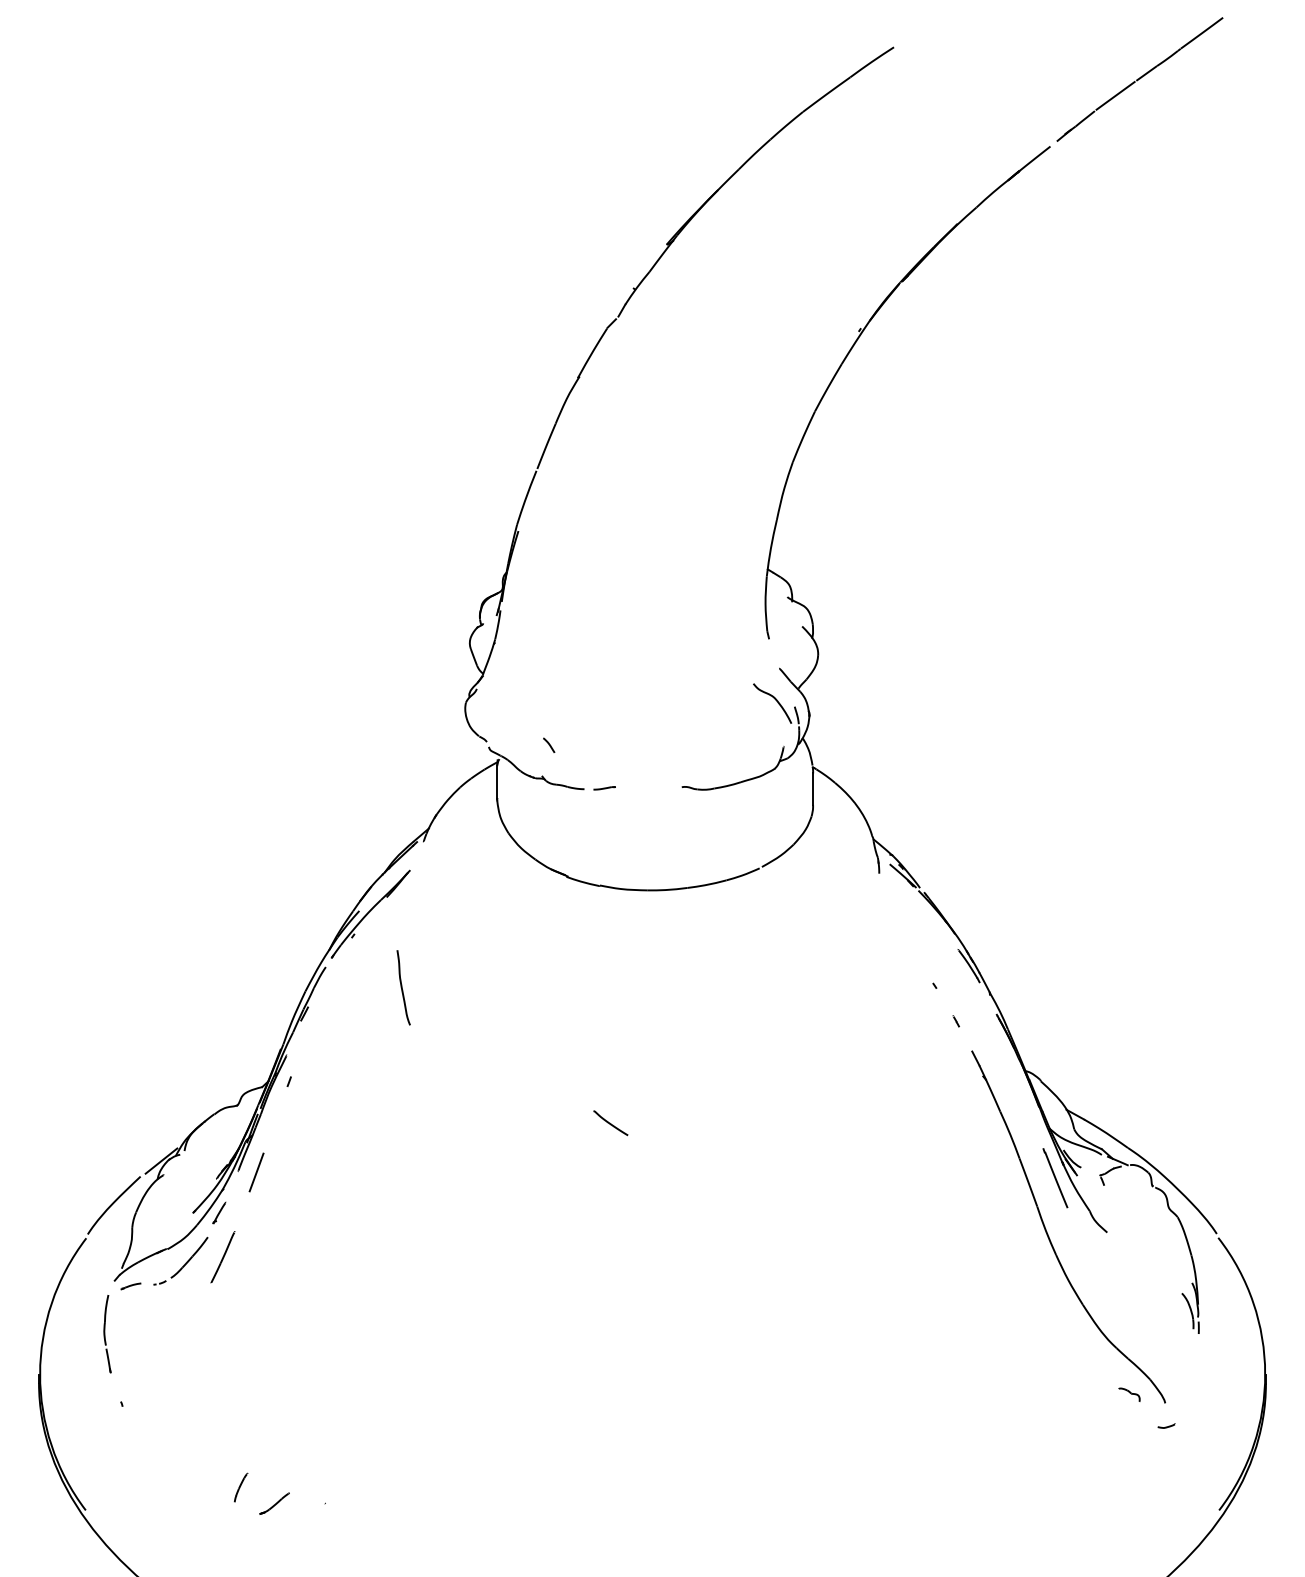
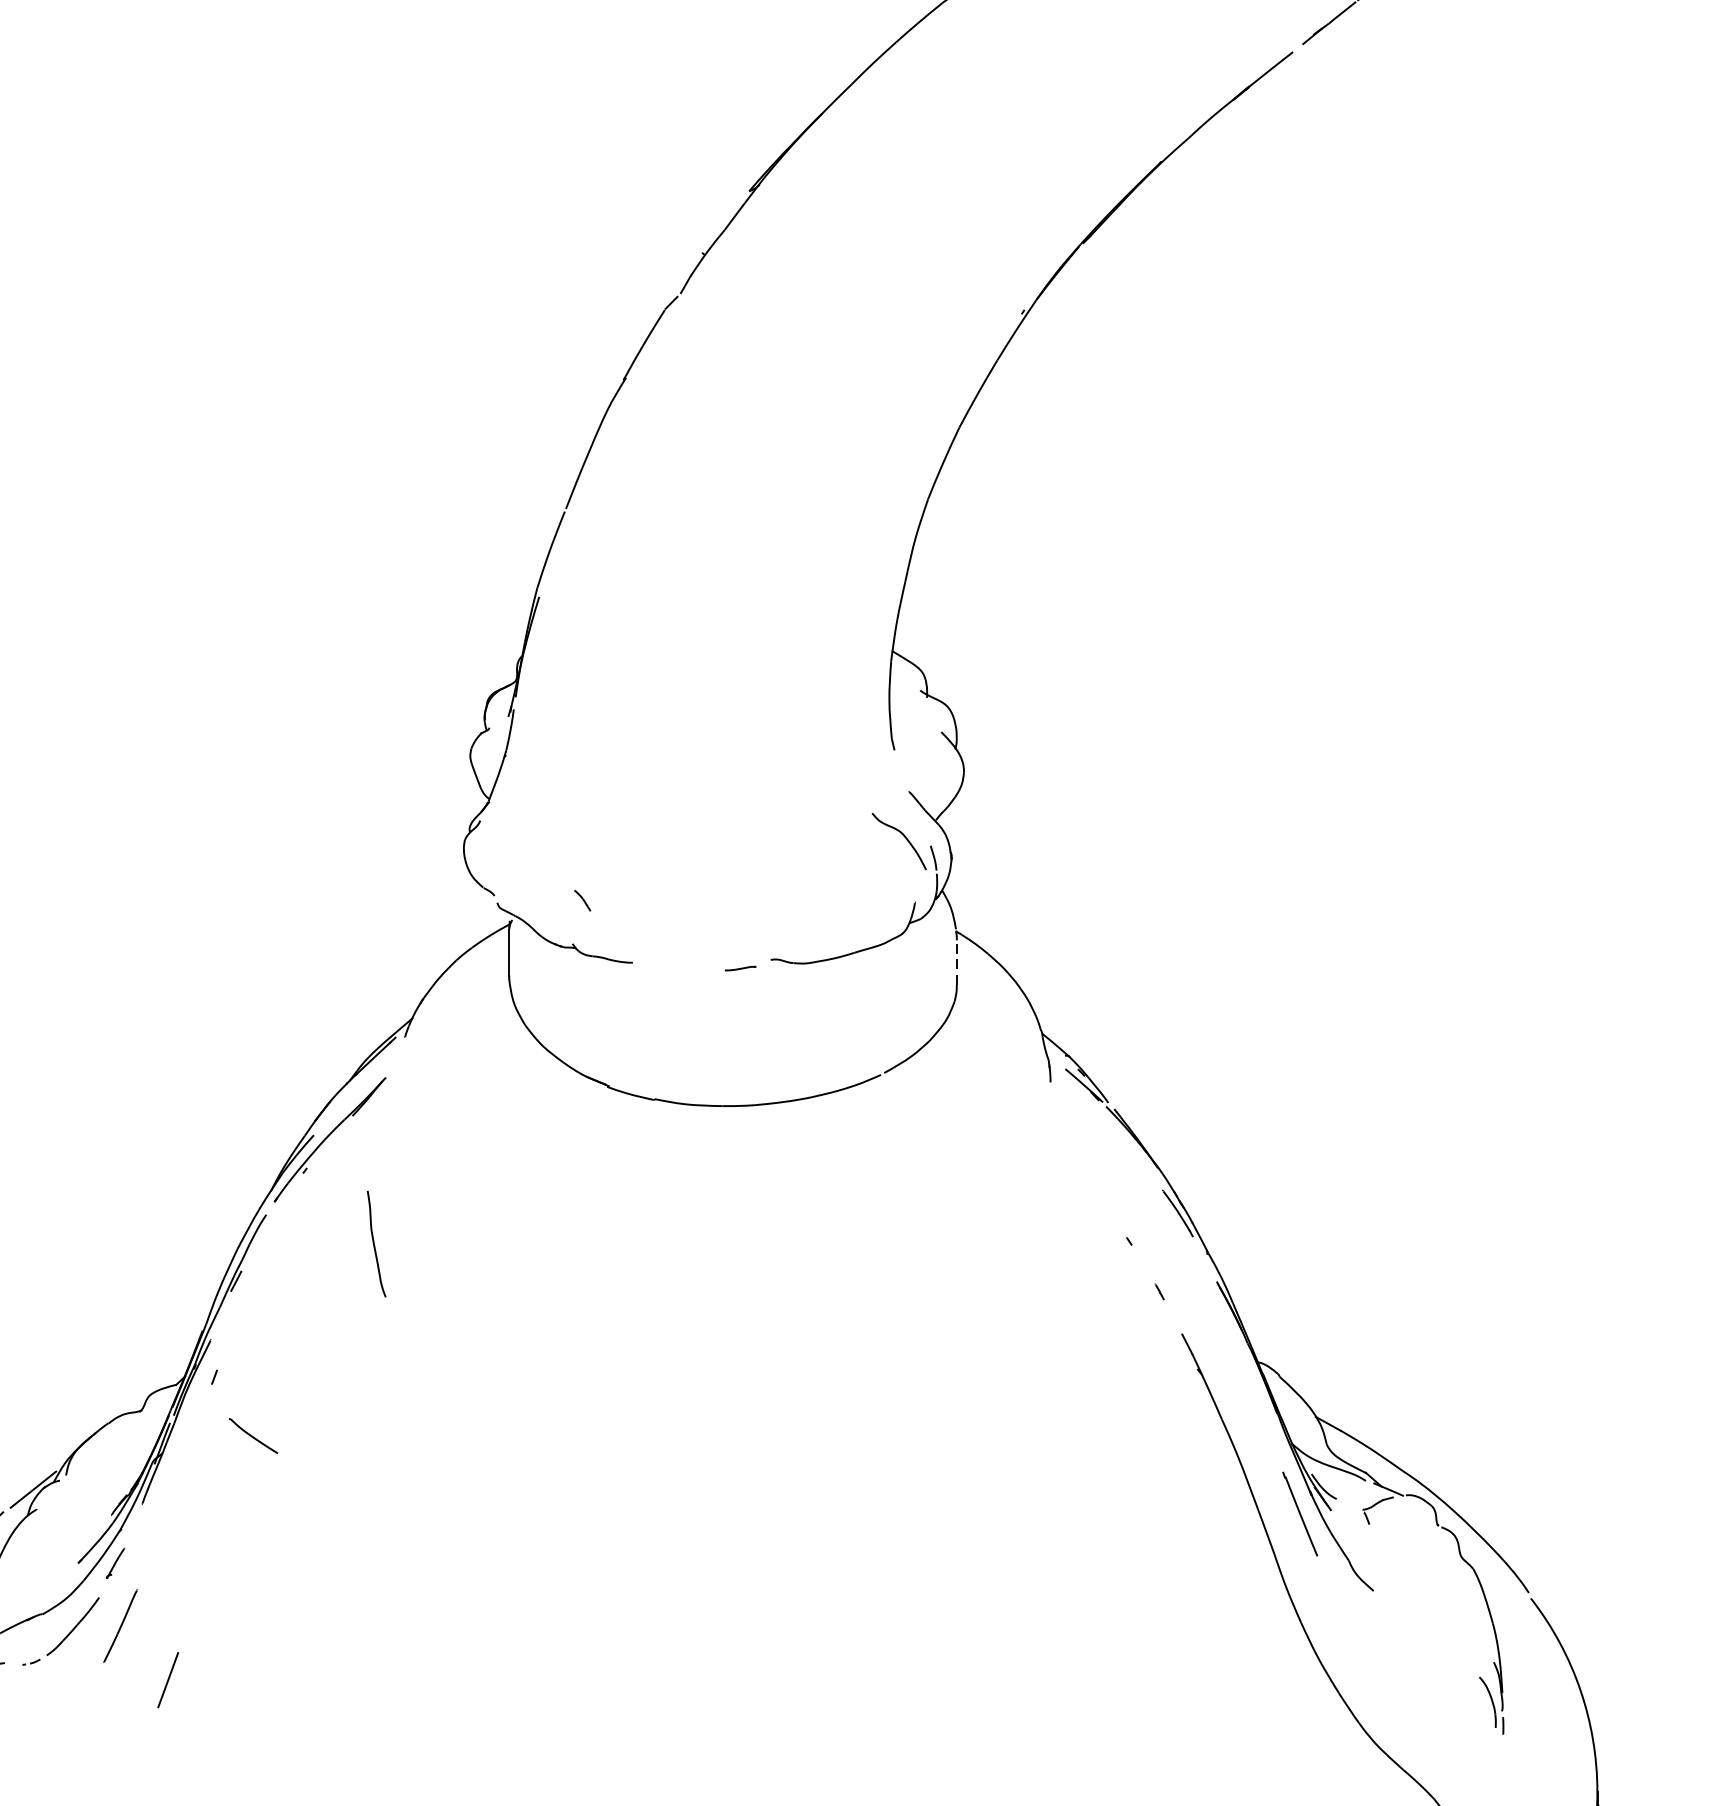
line: (604, 788) -> (740, 968), moved
line: (813, 789) -> (957, 963), solid -> dashed
curve: (610, 1123) -> (253, 1436), moved
line: (256, 1172) -> (168, 1680), moved

